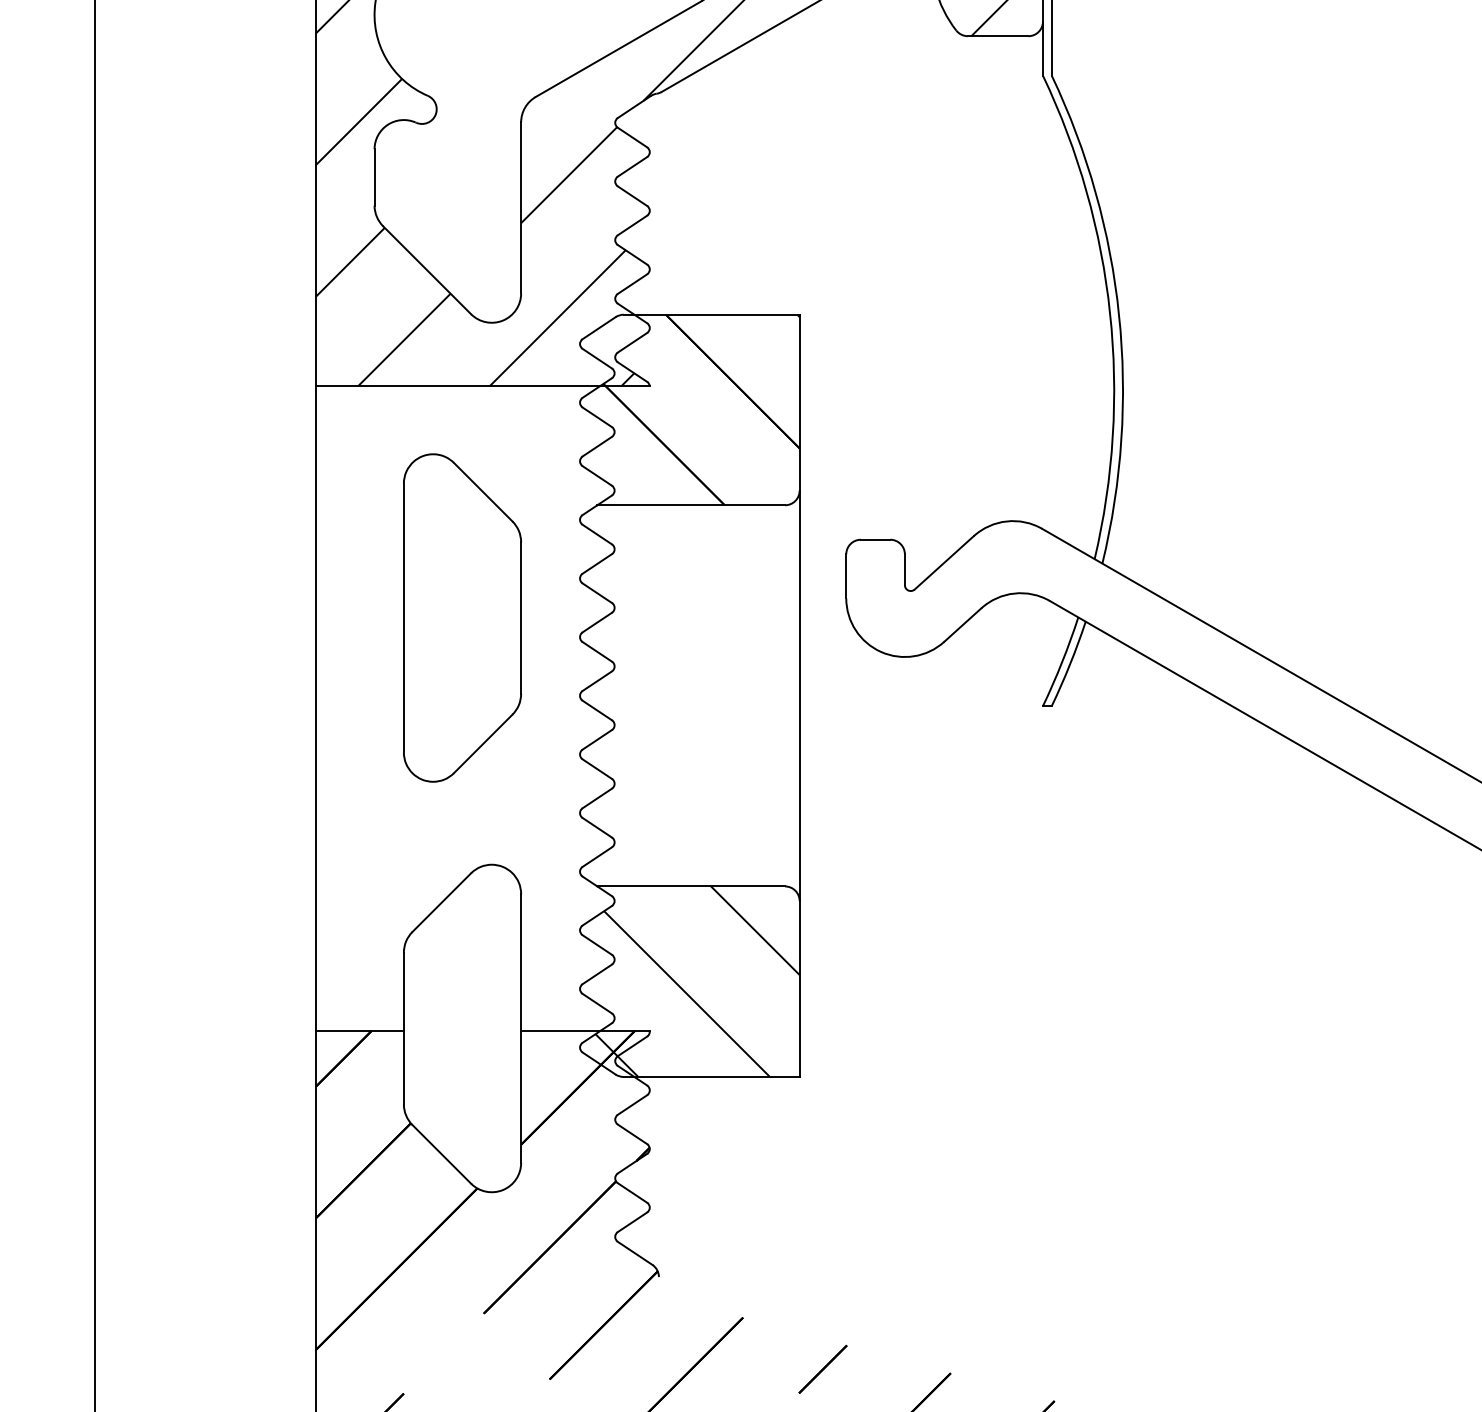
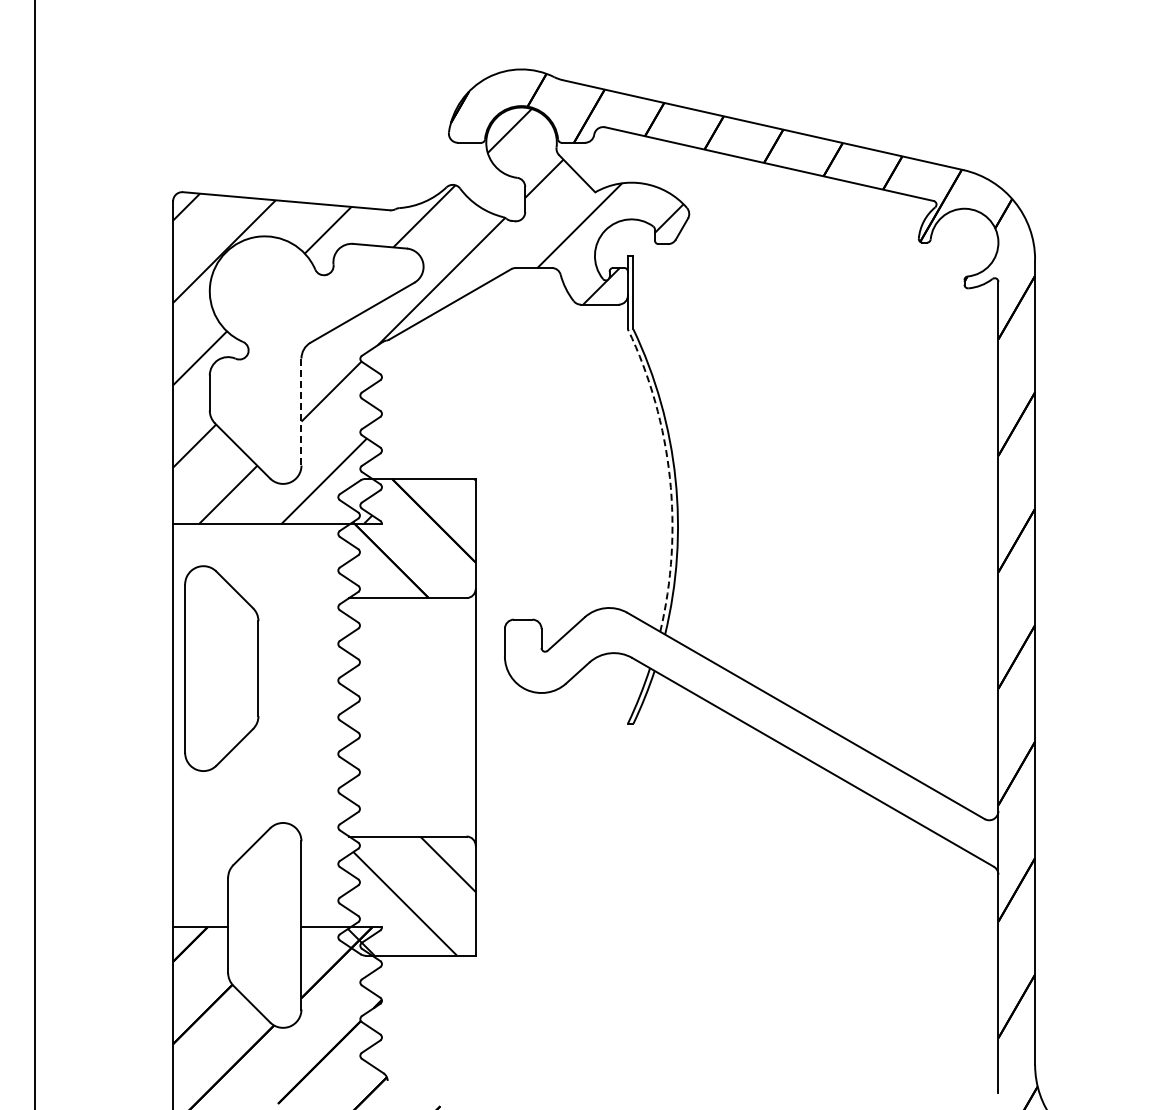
line: (521, 208) -> (301, 412), solid -> dashed
arc: (1109, 312) -> (669, 477), solid -> dashed
part: (462, 617) -> (221, 668), moved

